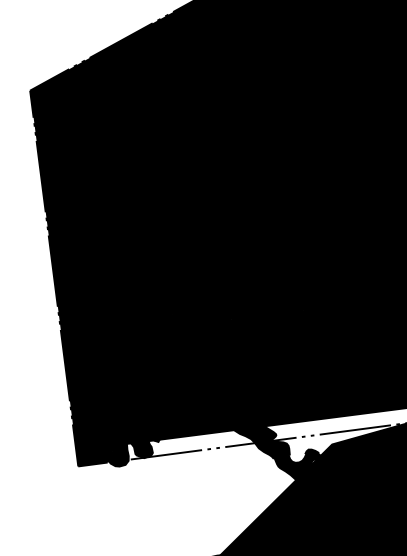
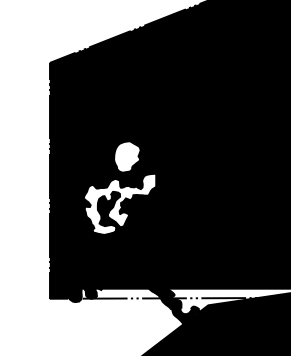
fill: (173, 223) -> (127, 156), removed
fill: (178, 300) -> (124, 204), removed

